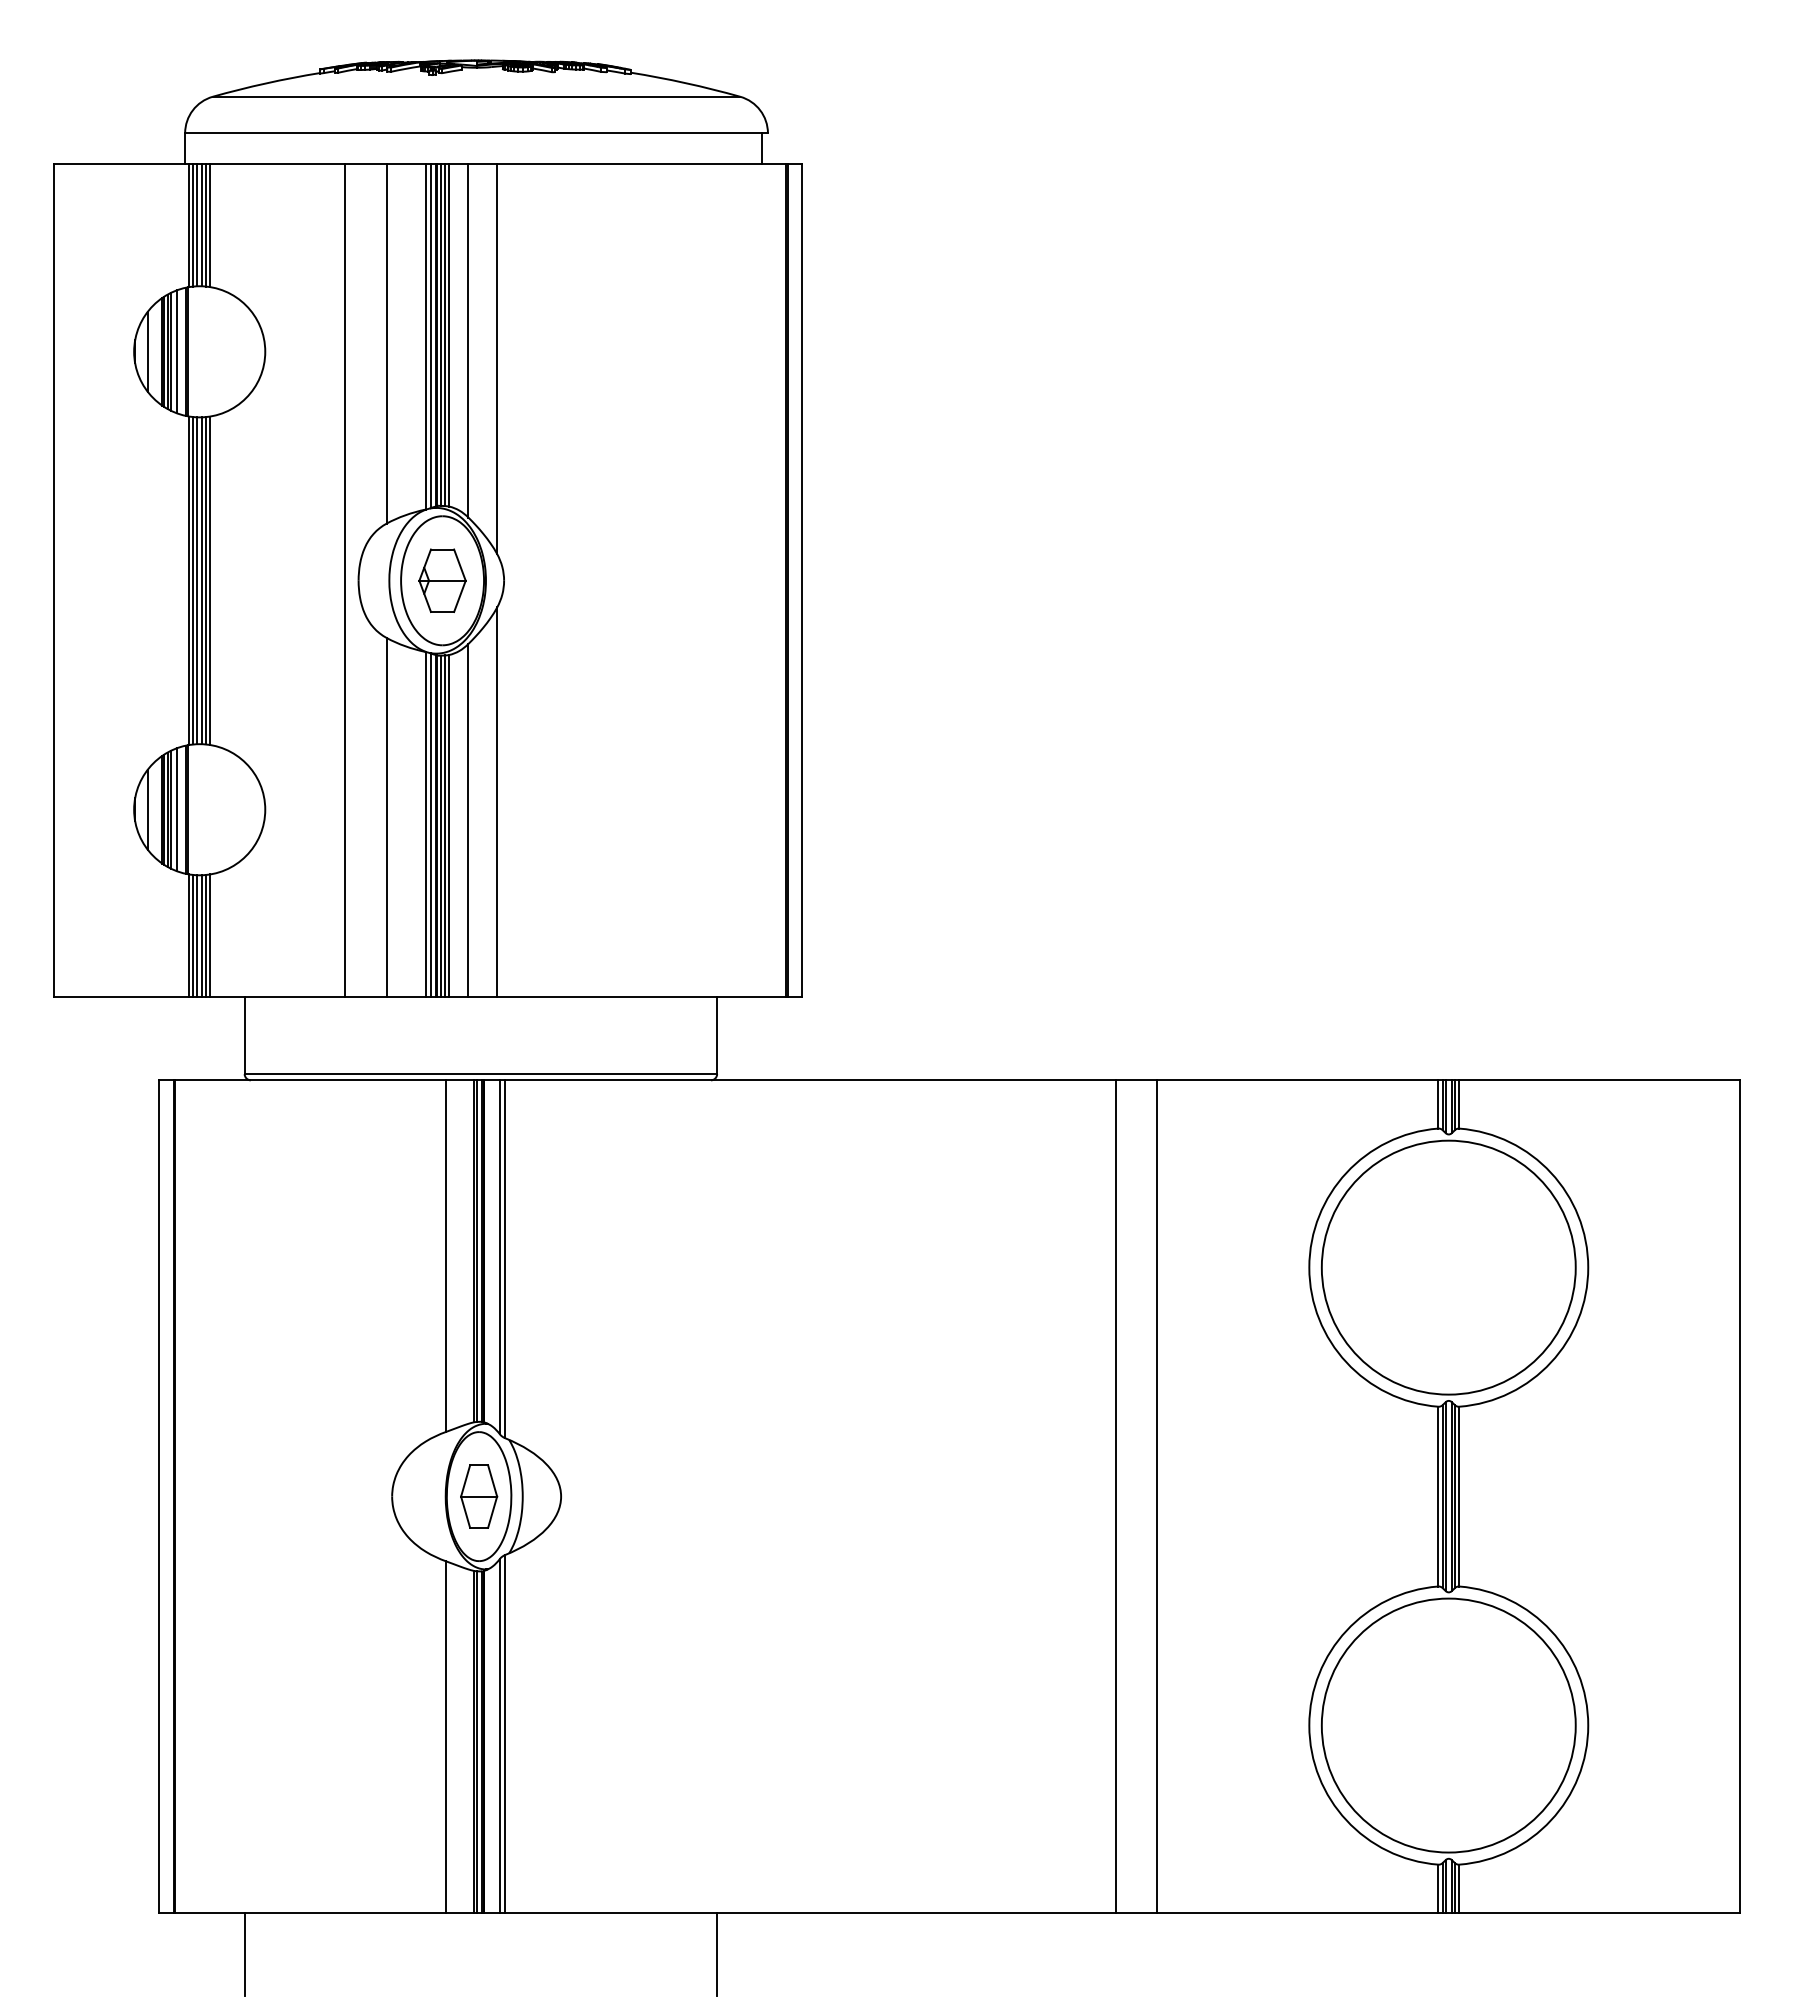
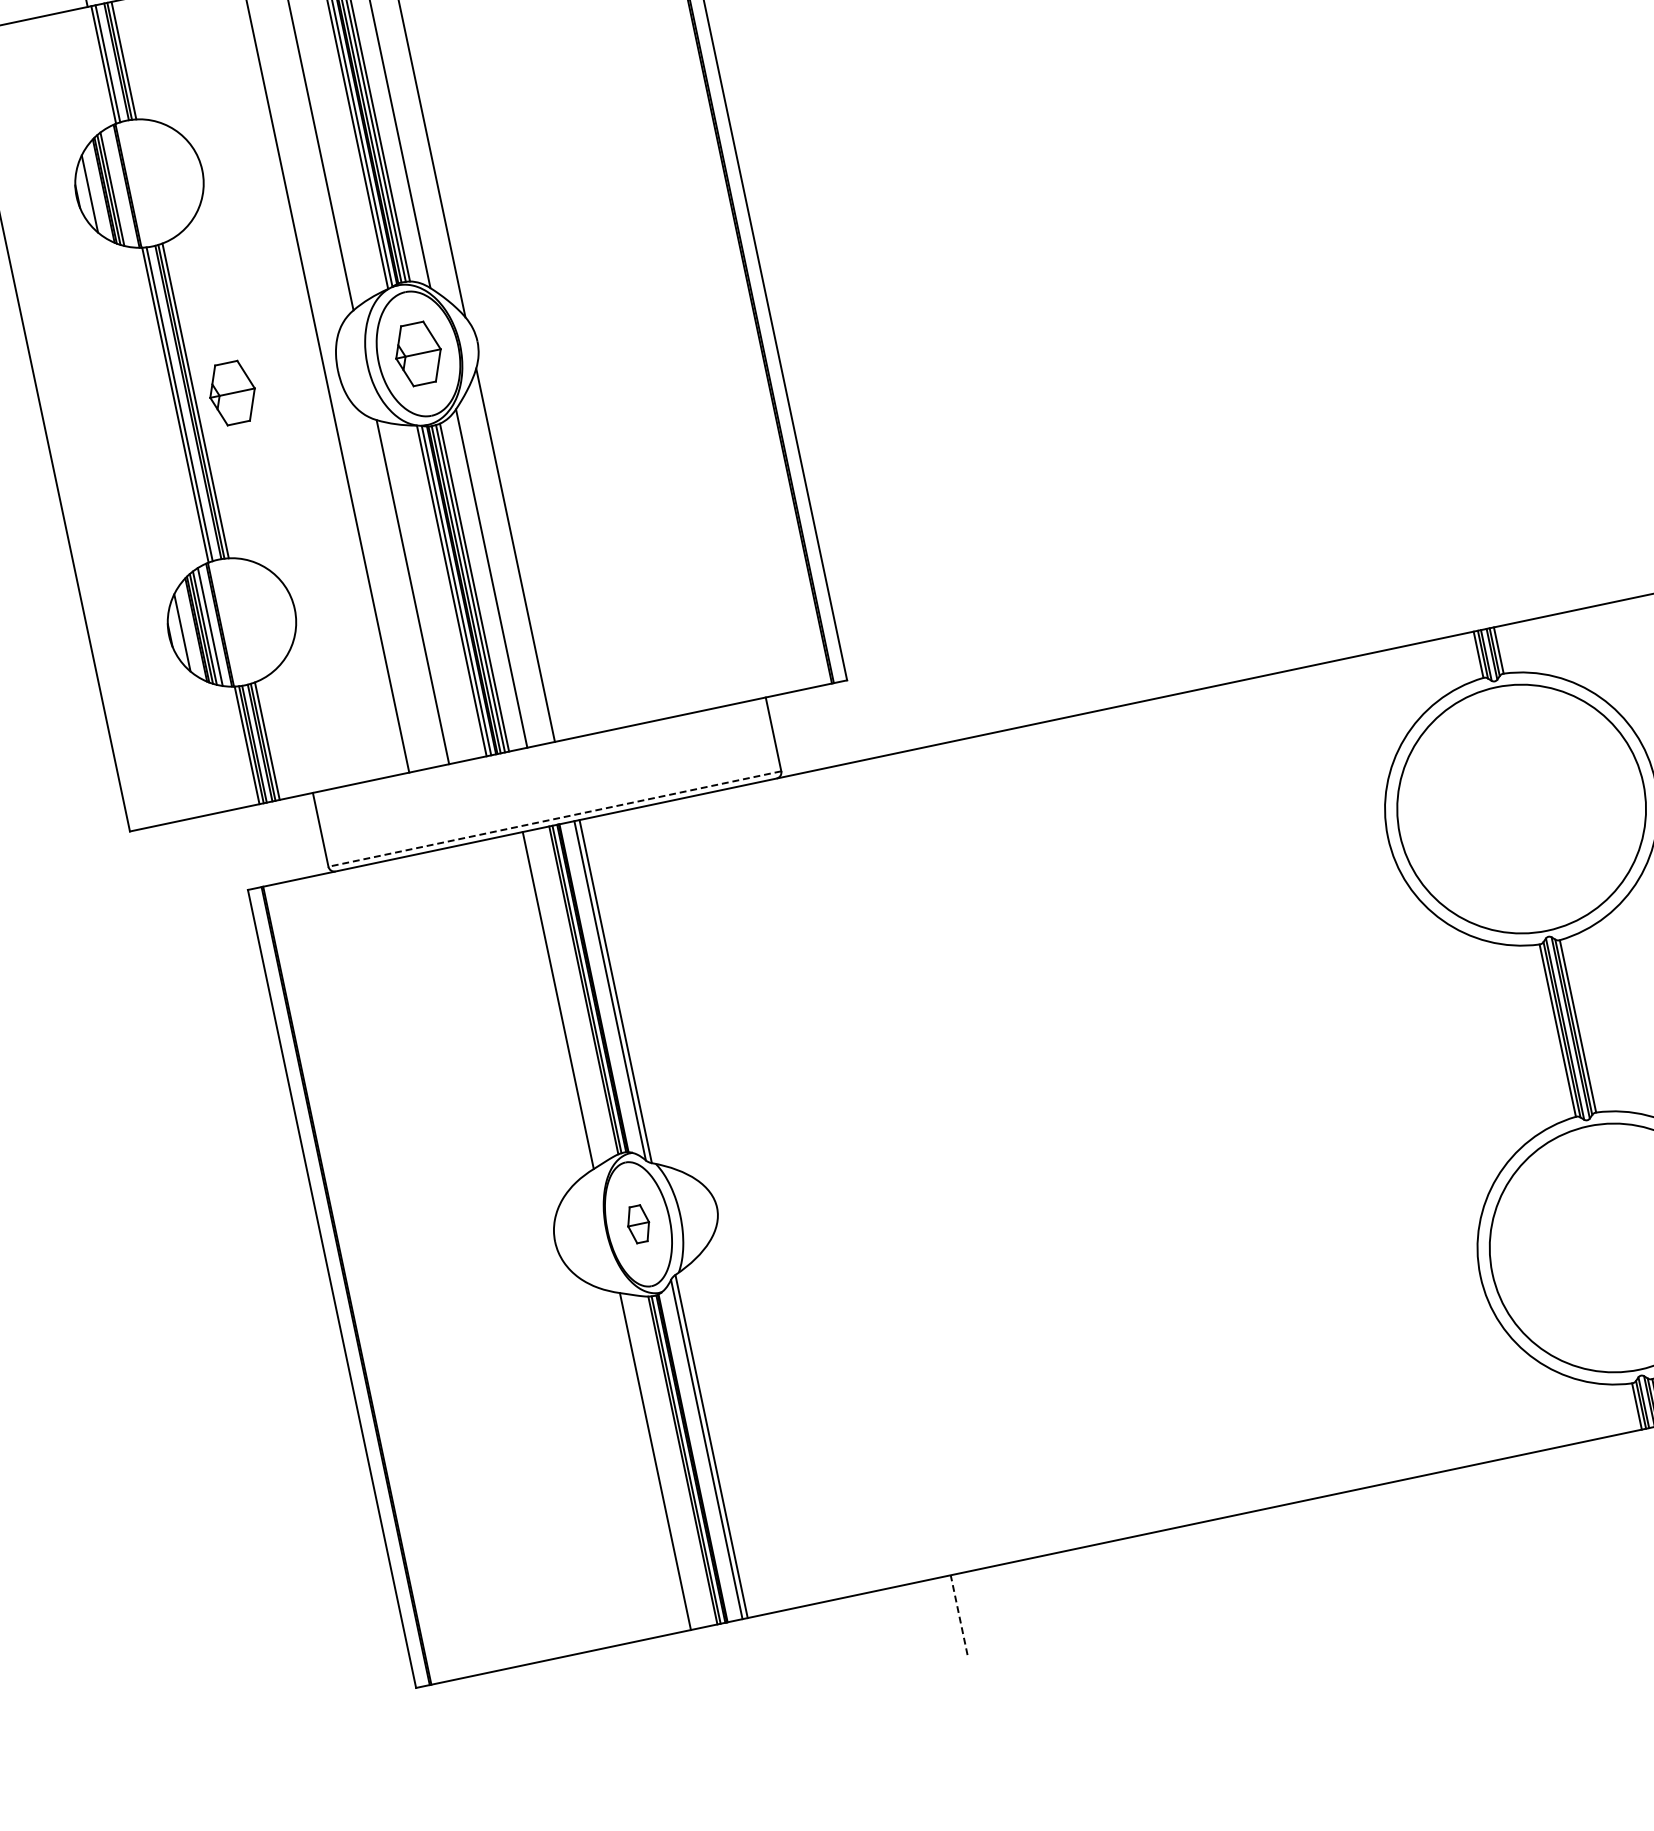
line: (196, 225) -> (110, 63), removed
line: (177, 351) -> (118, 187), removed
line: (196, 580) -> (182, 403), removed
part: (248, 580) -> (232, 392), added
line: (480, 1074) -> (554, 819), solid -> dashed
part: (479, 1496) -> (638, 1224), size x0.6
line: (1115, 1496) -> (1248, 1095), removed
line: (1157, 1496) -> (1288, 1087), removed
line: (244, 1954) -> (506, 1710), removed
line: (717, 1954) -> (959, 1615), solid -> dashed

